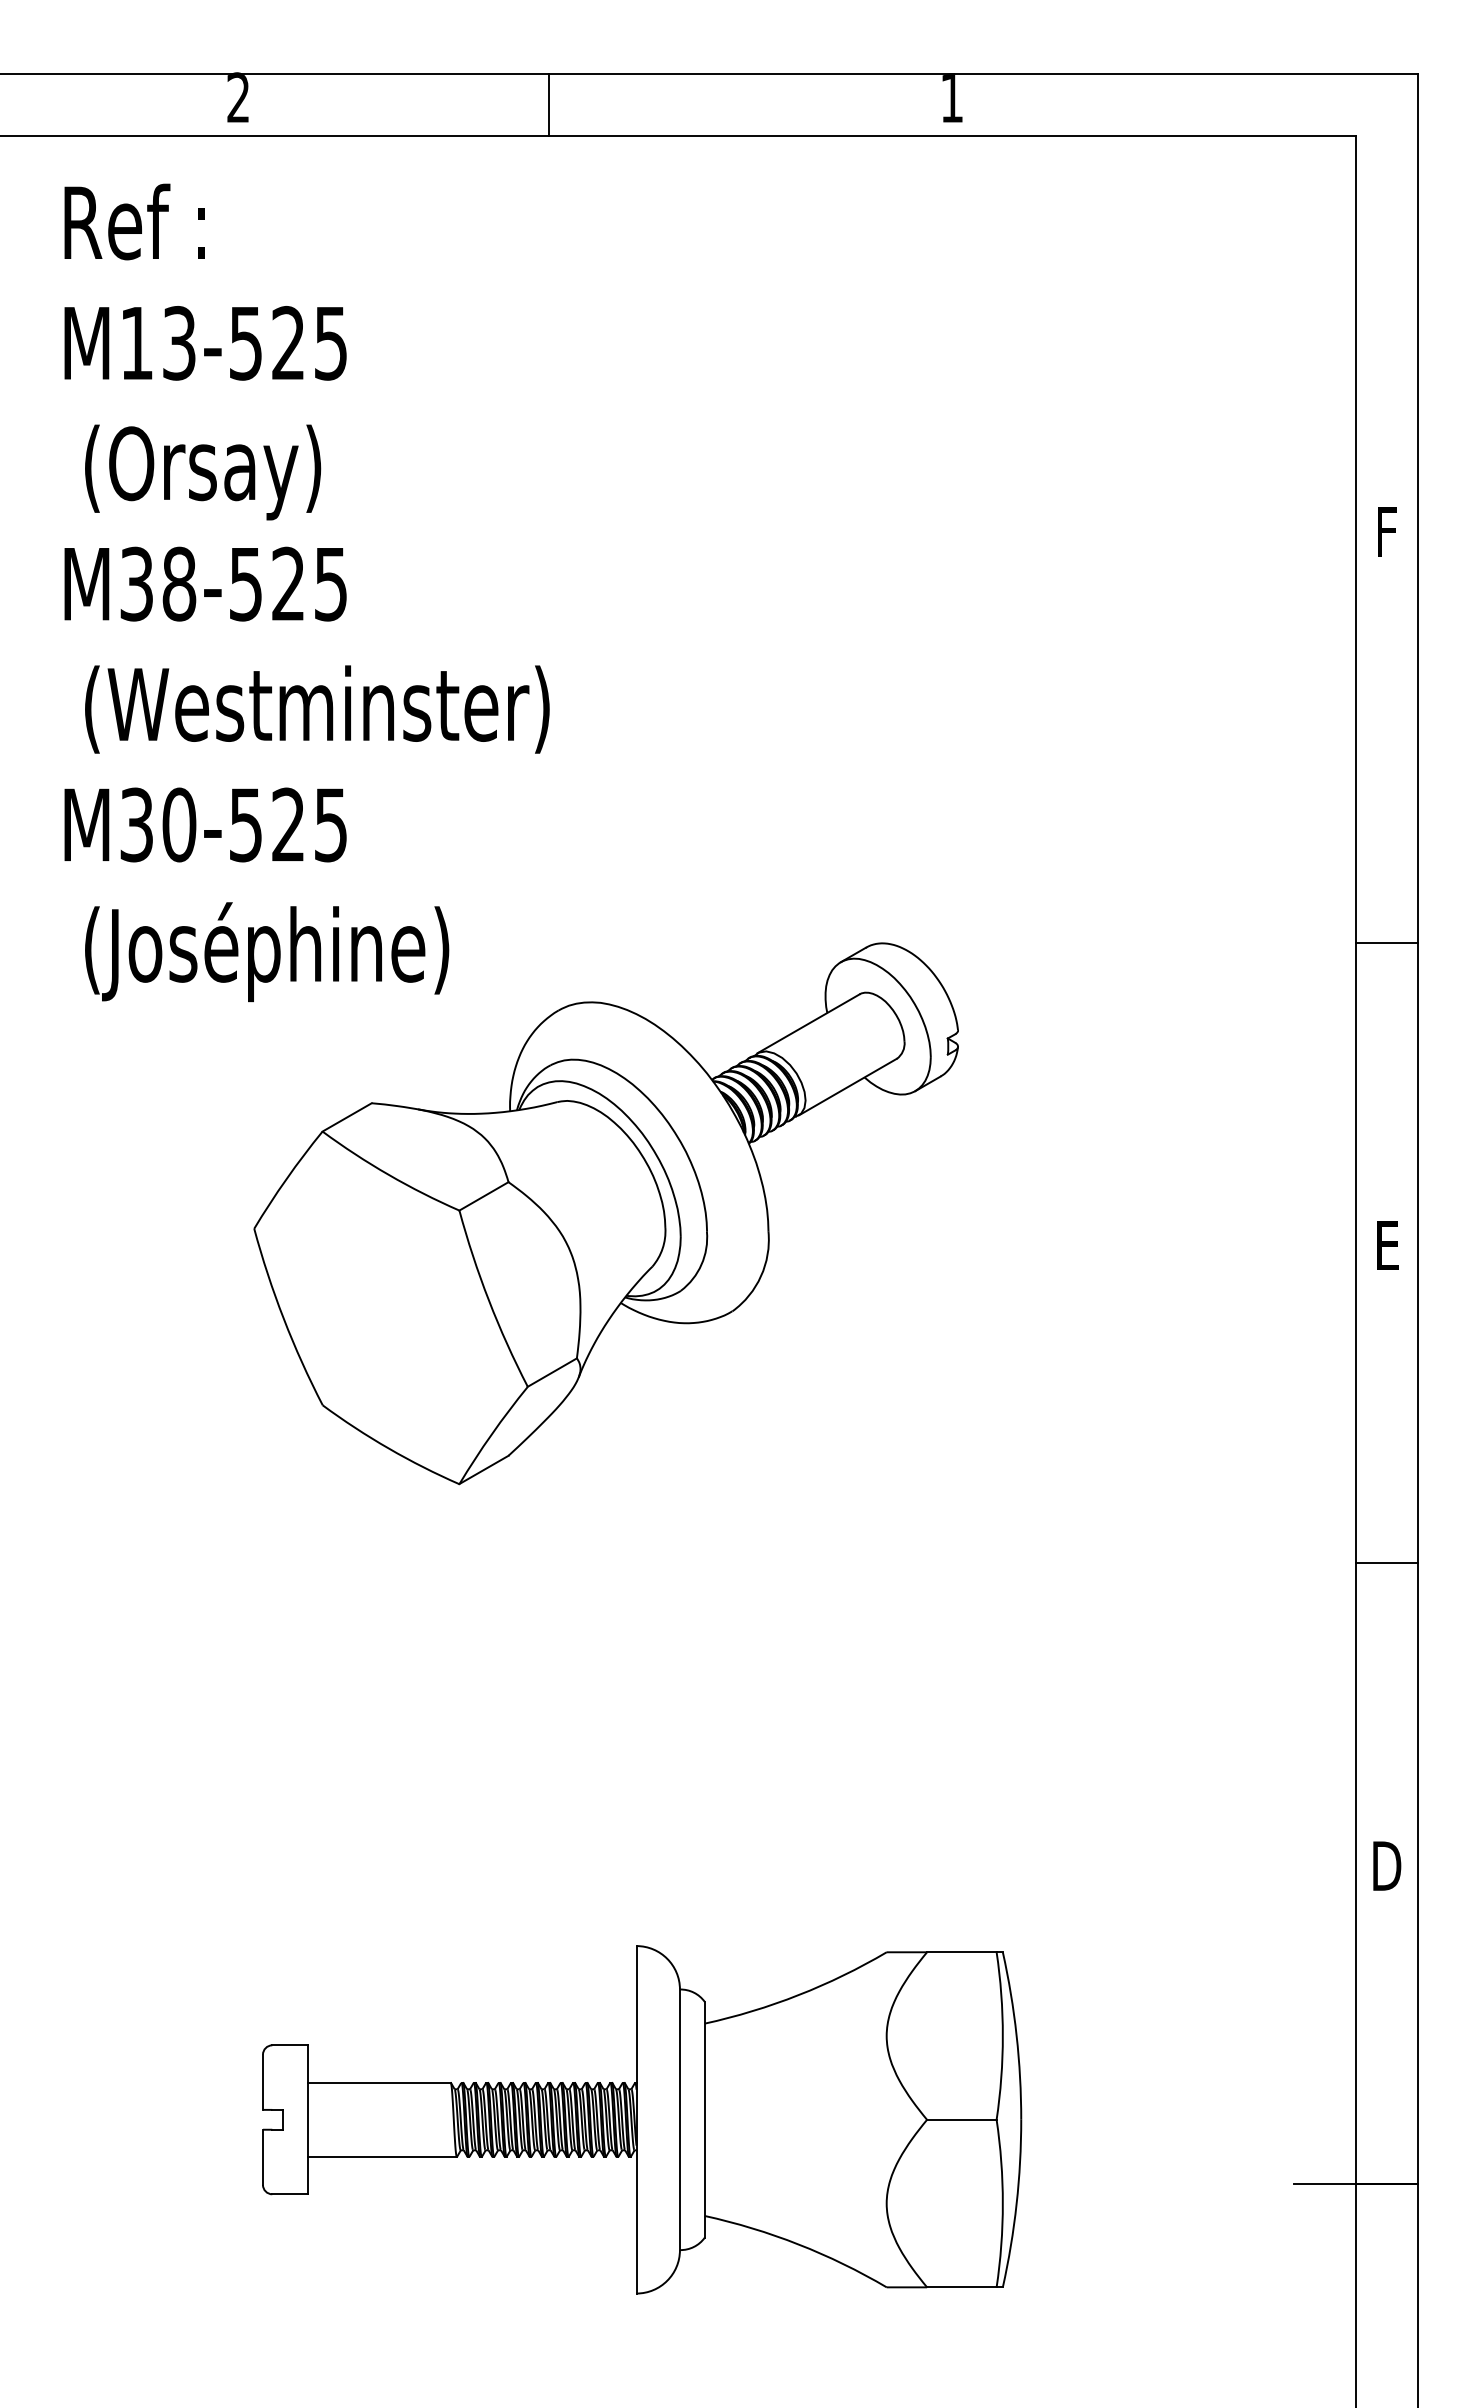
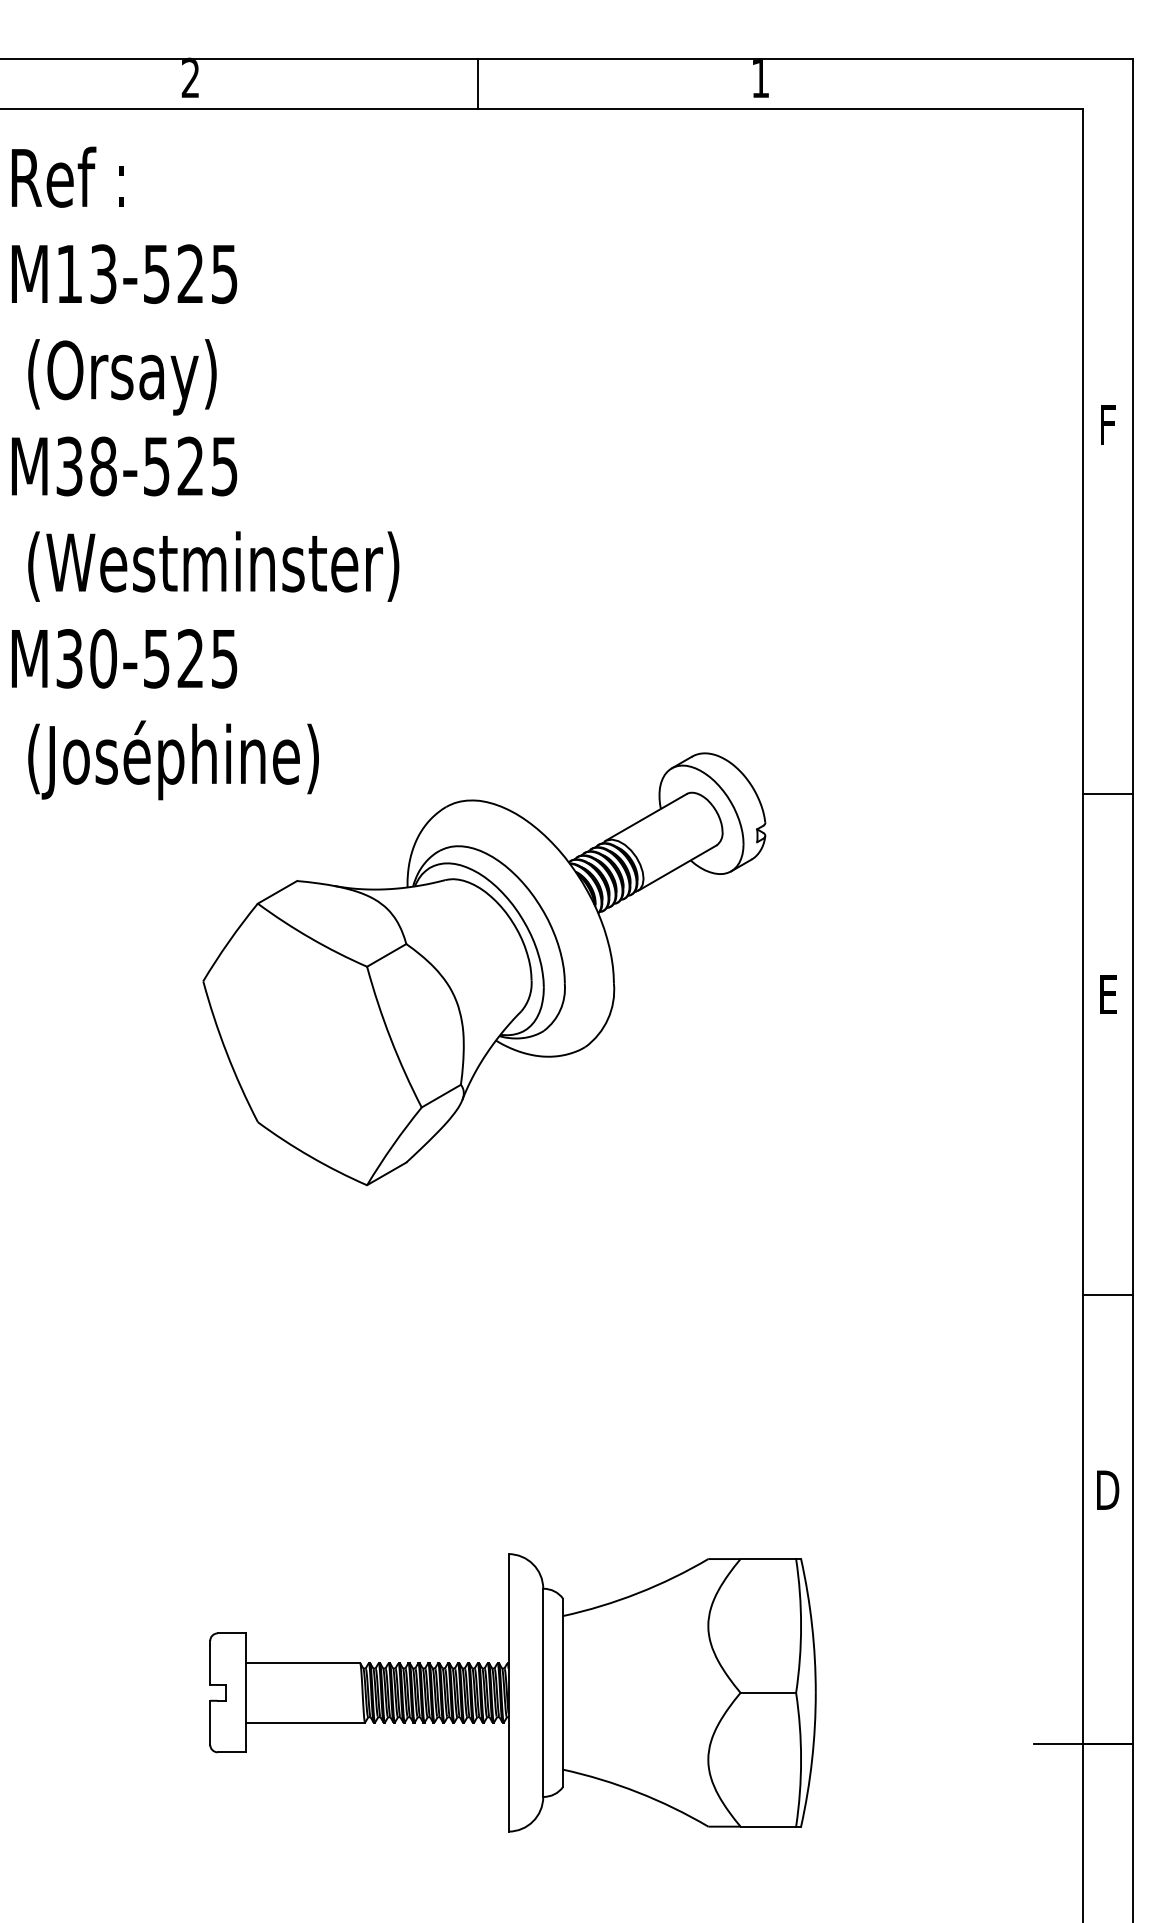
line: (549, 104) -> (478, 83), moved
text: (306, 592) -> (205, 473), moved
line: (1386, 942) -> (1107, 794), moved
line: (1386, 1563) -> (1107, 1295), moved

